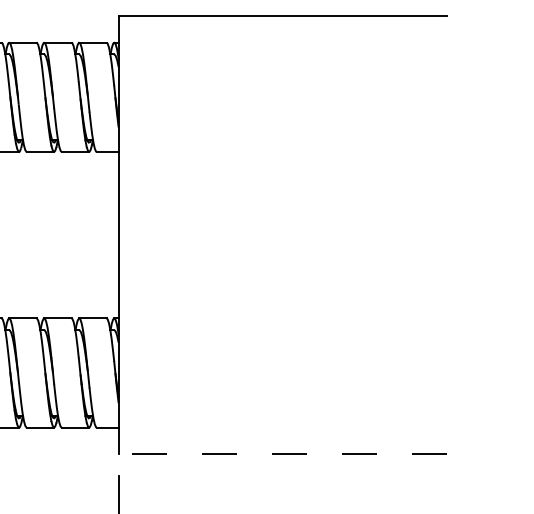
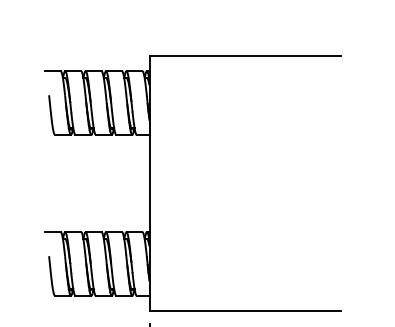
line: (283, 454) -> (245, 311), dashed -> solid

